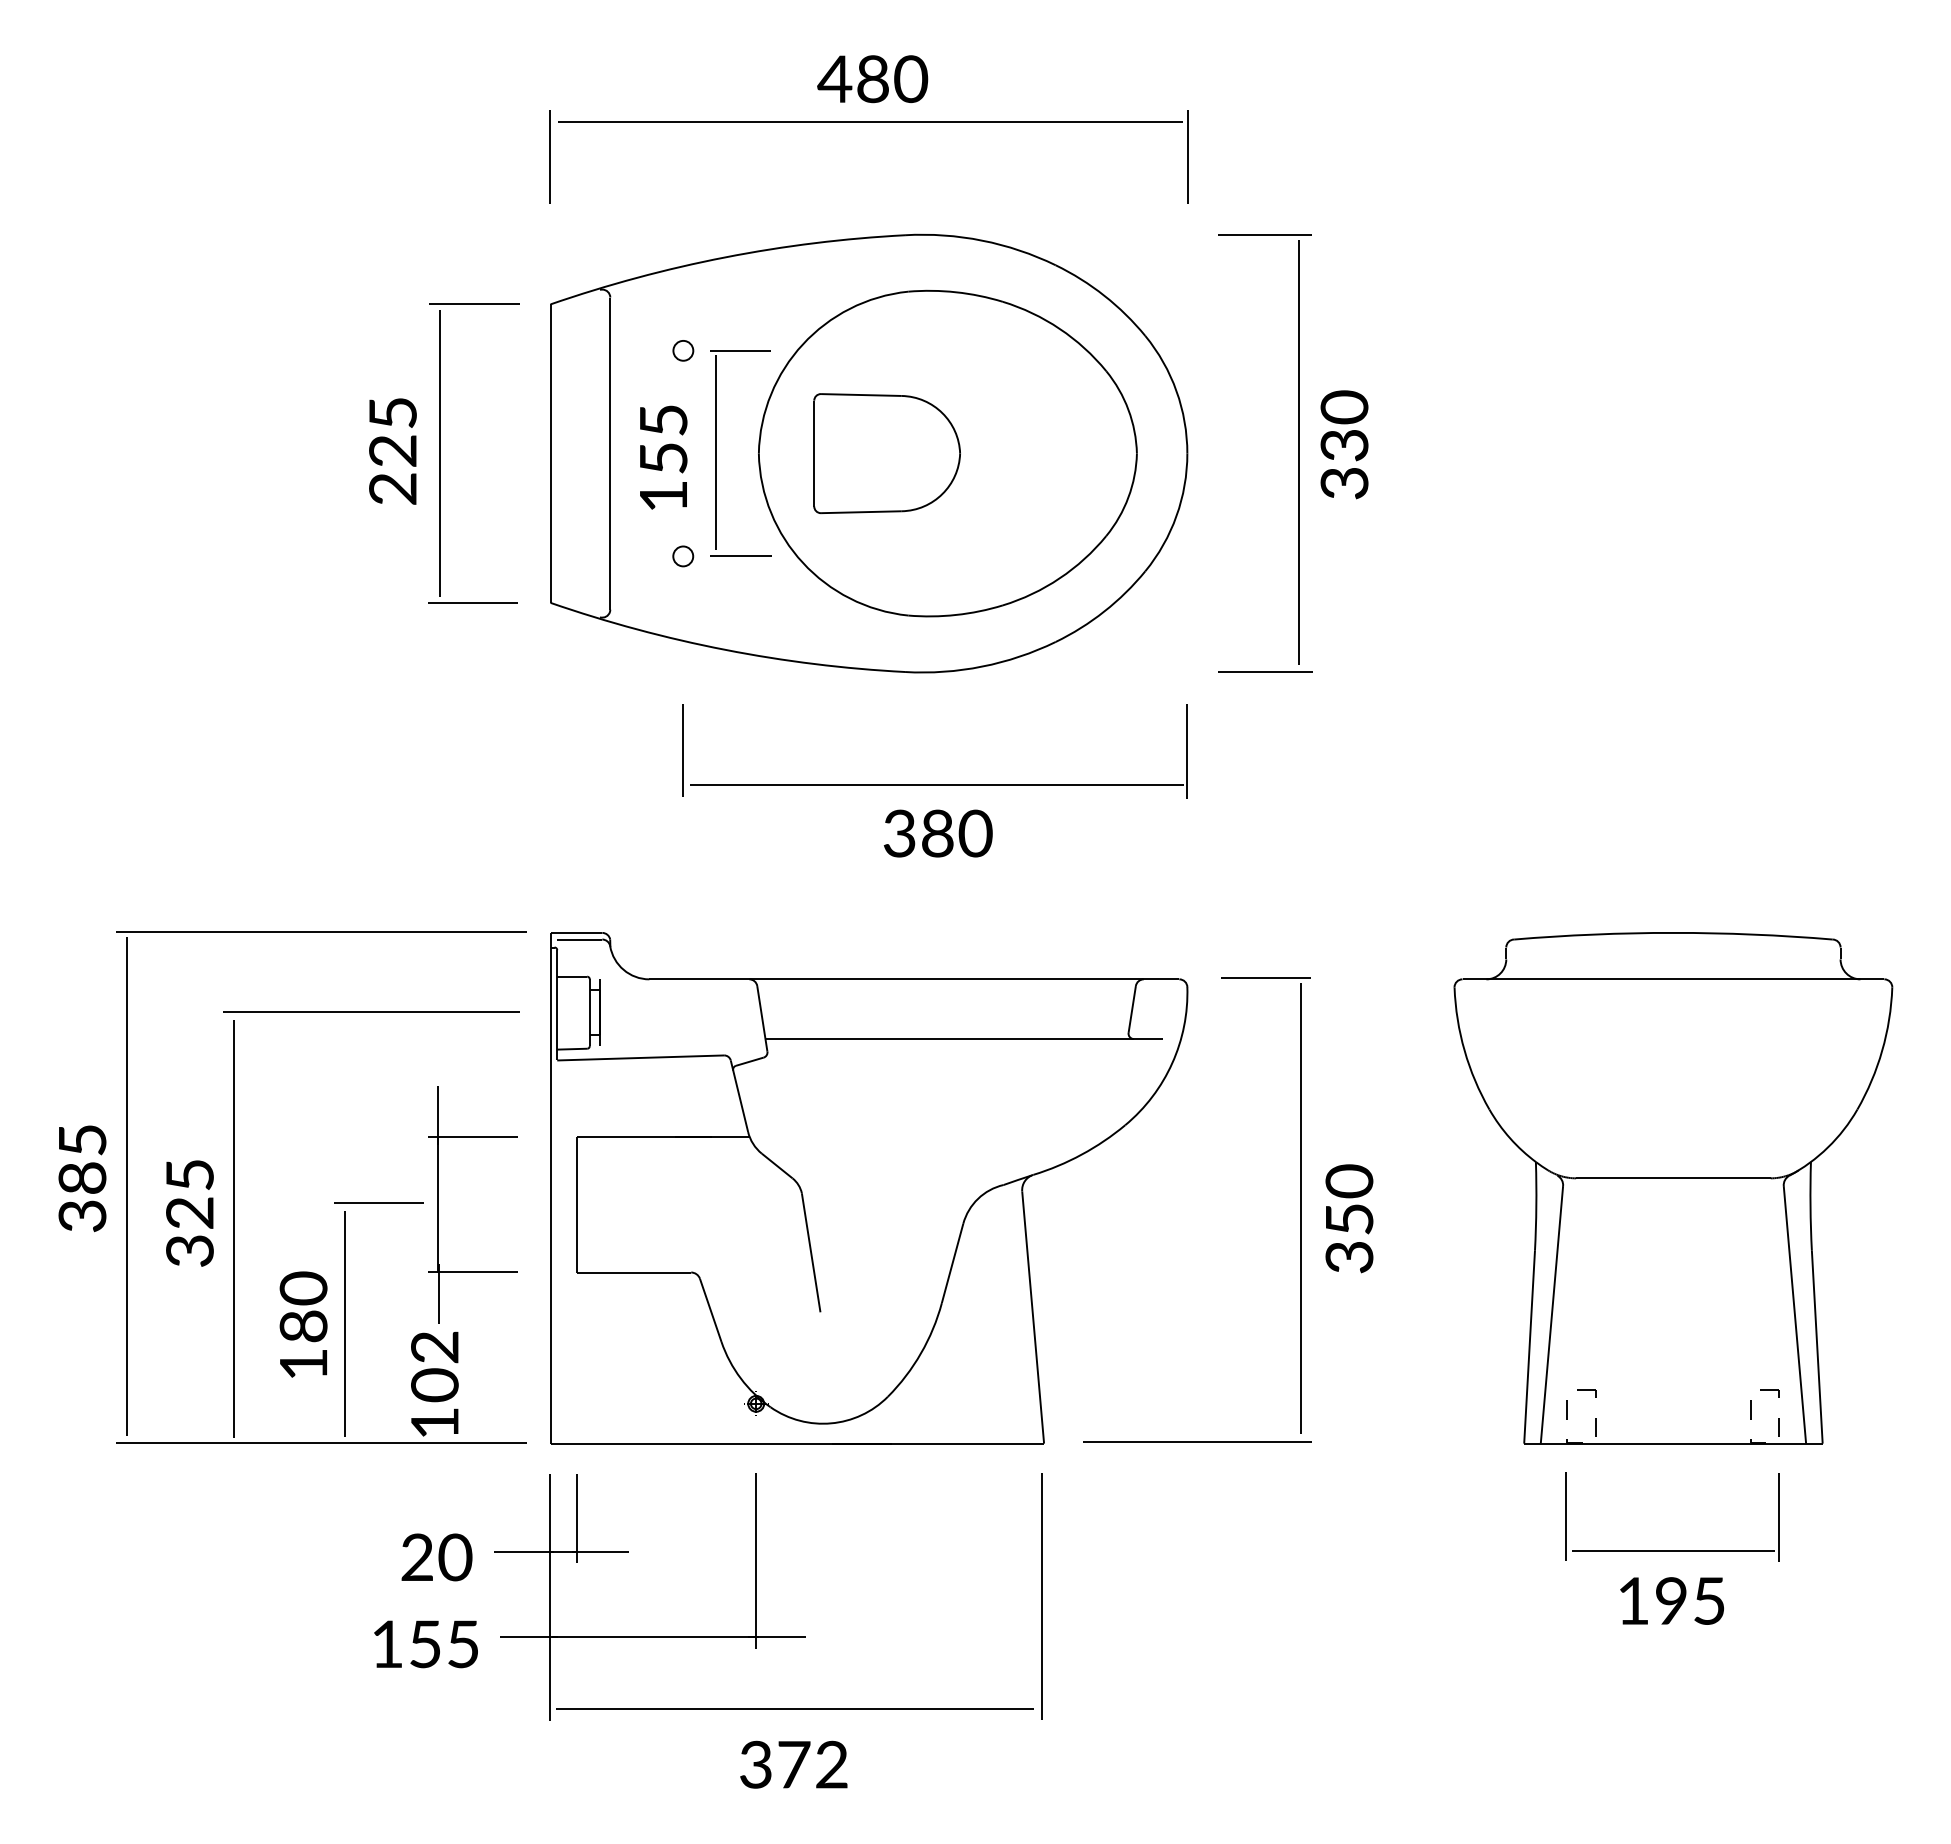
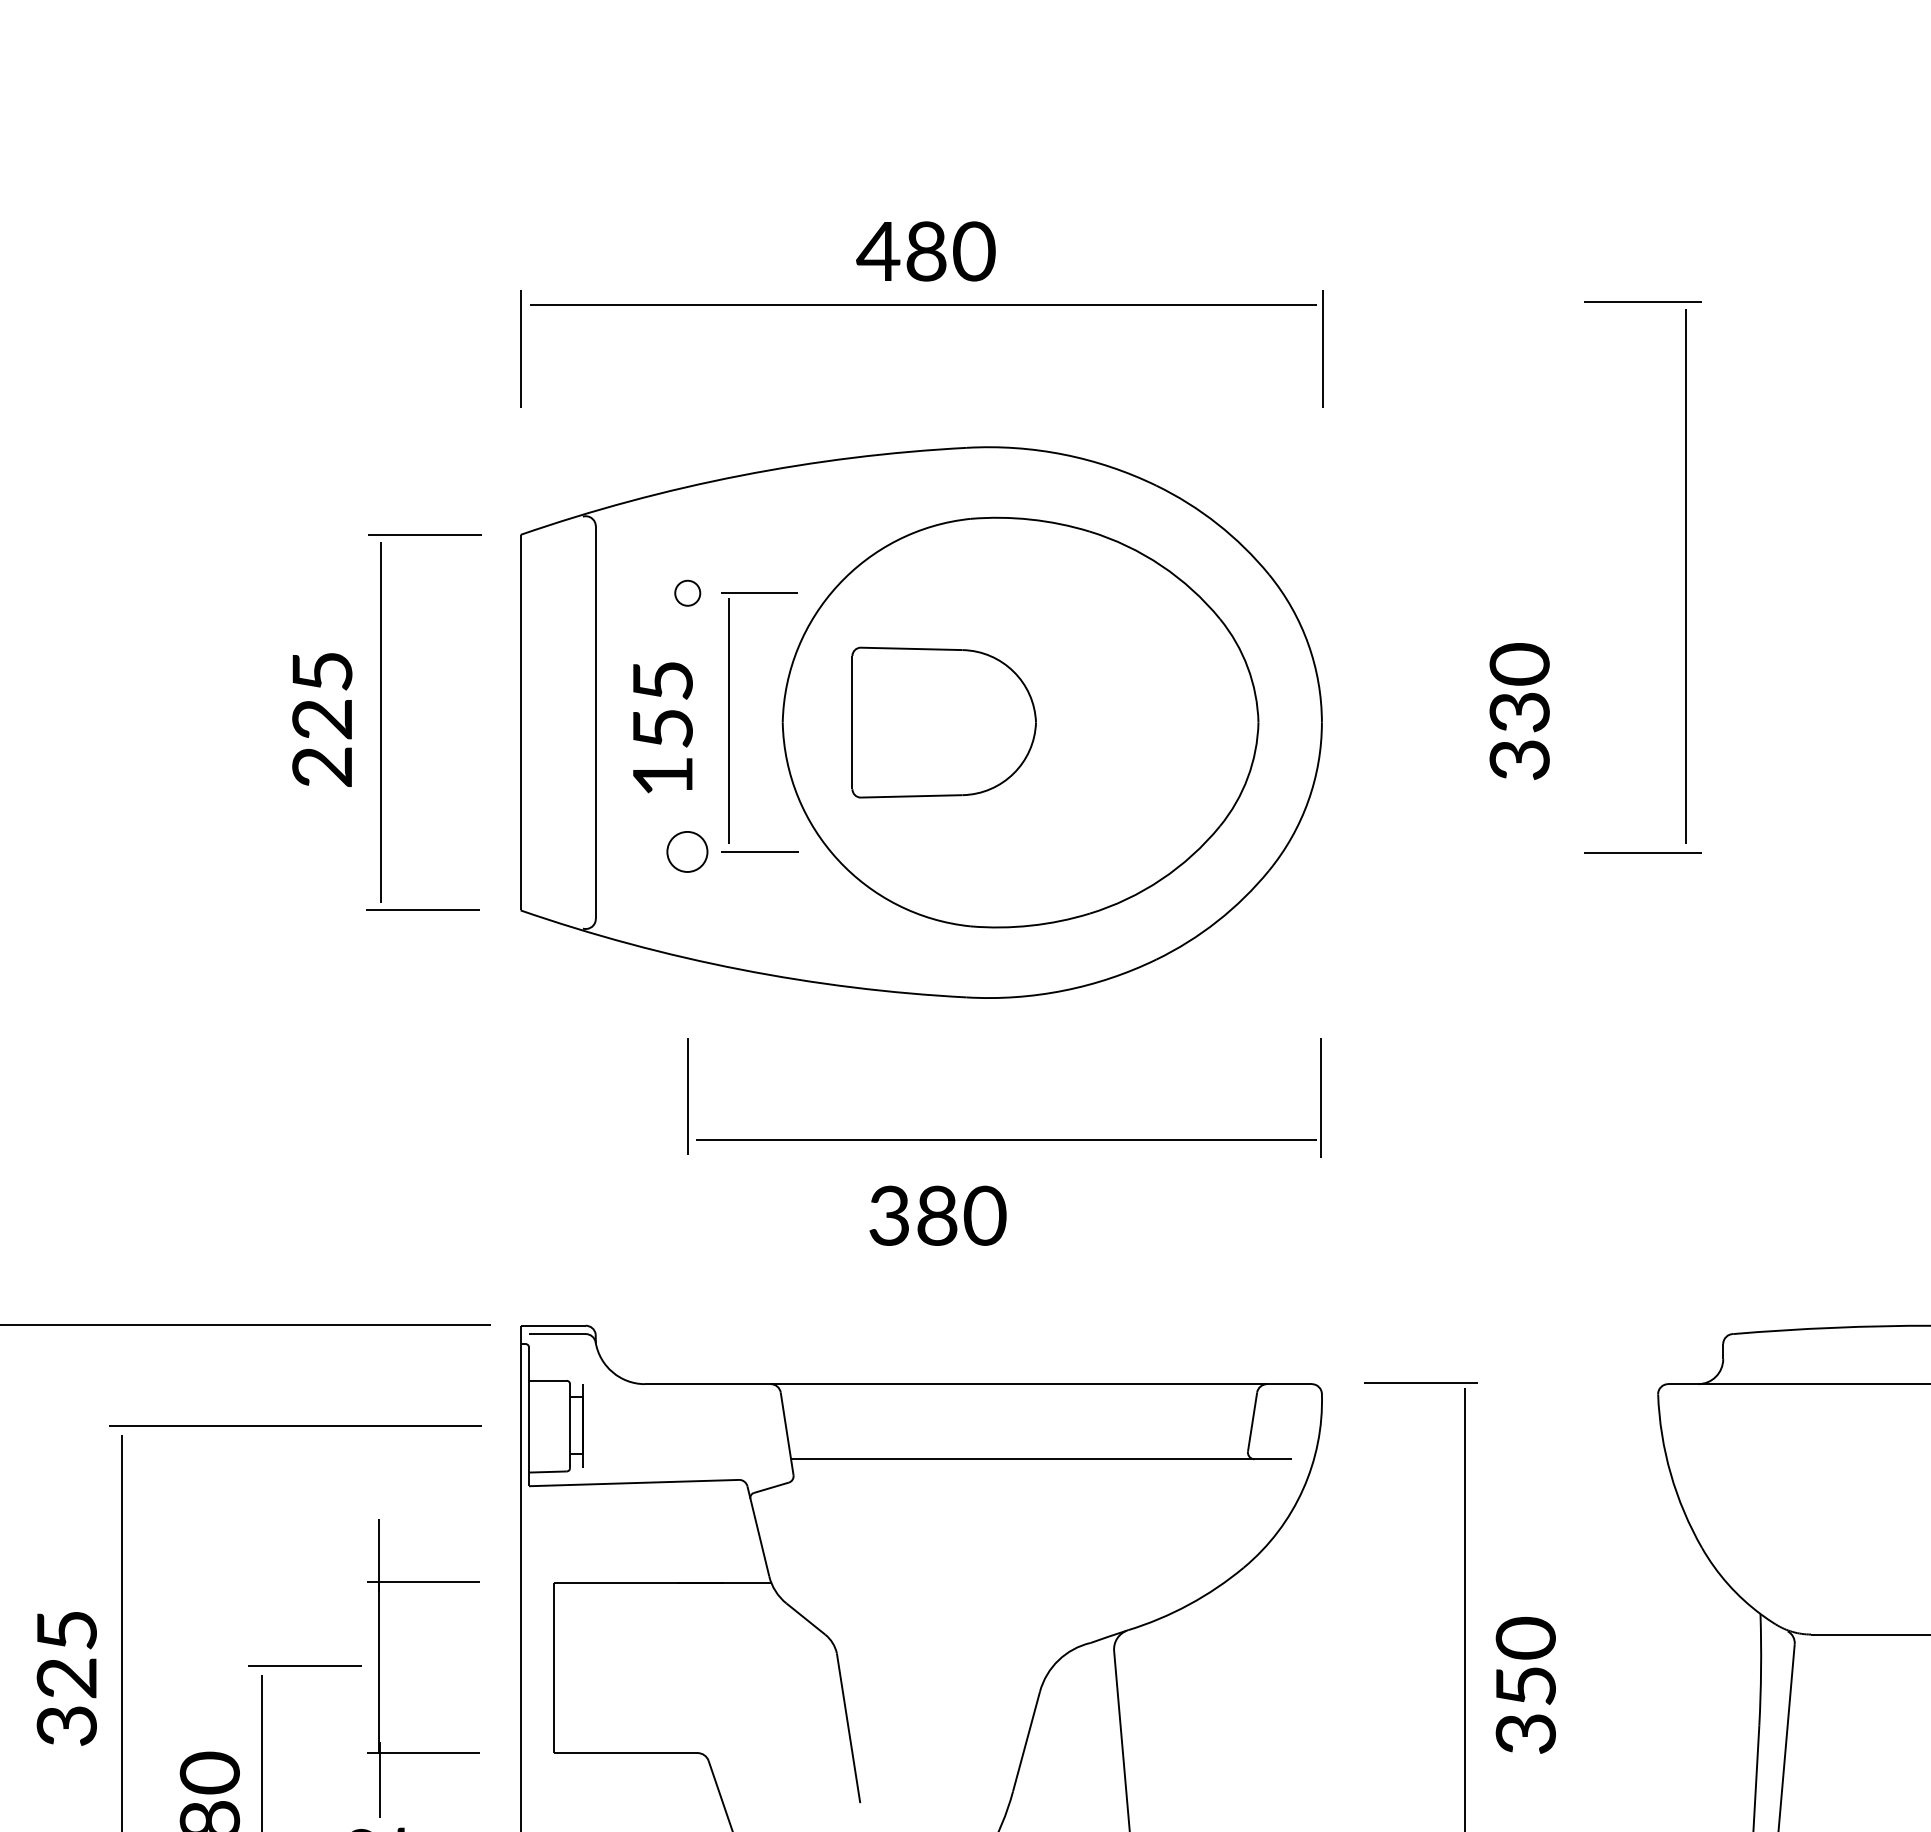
part: (1298, 453) -> (1684, 577), moved
part: (683, 556) -> (687, 852), size x1.6
text: (937, 833) -> (937, 1215), moved

